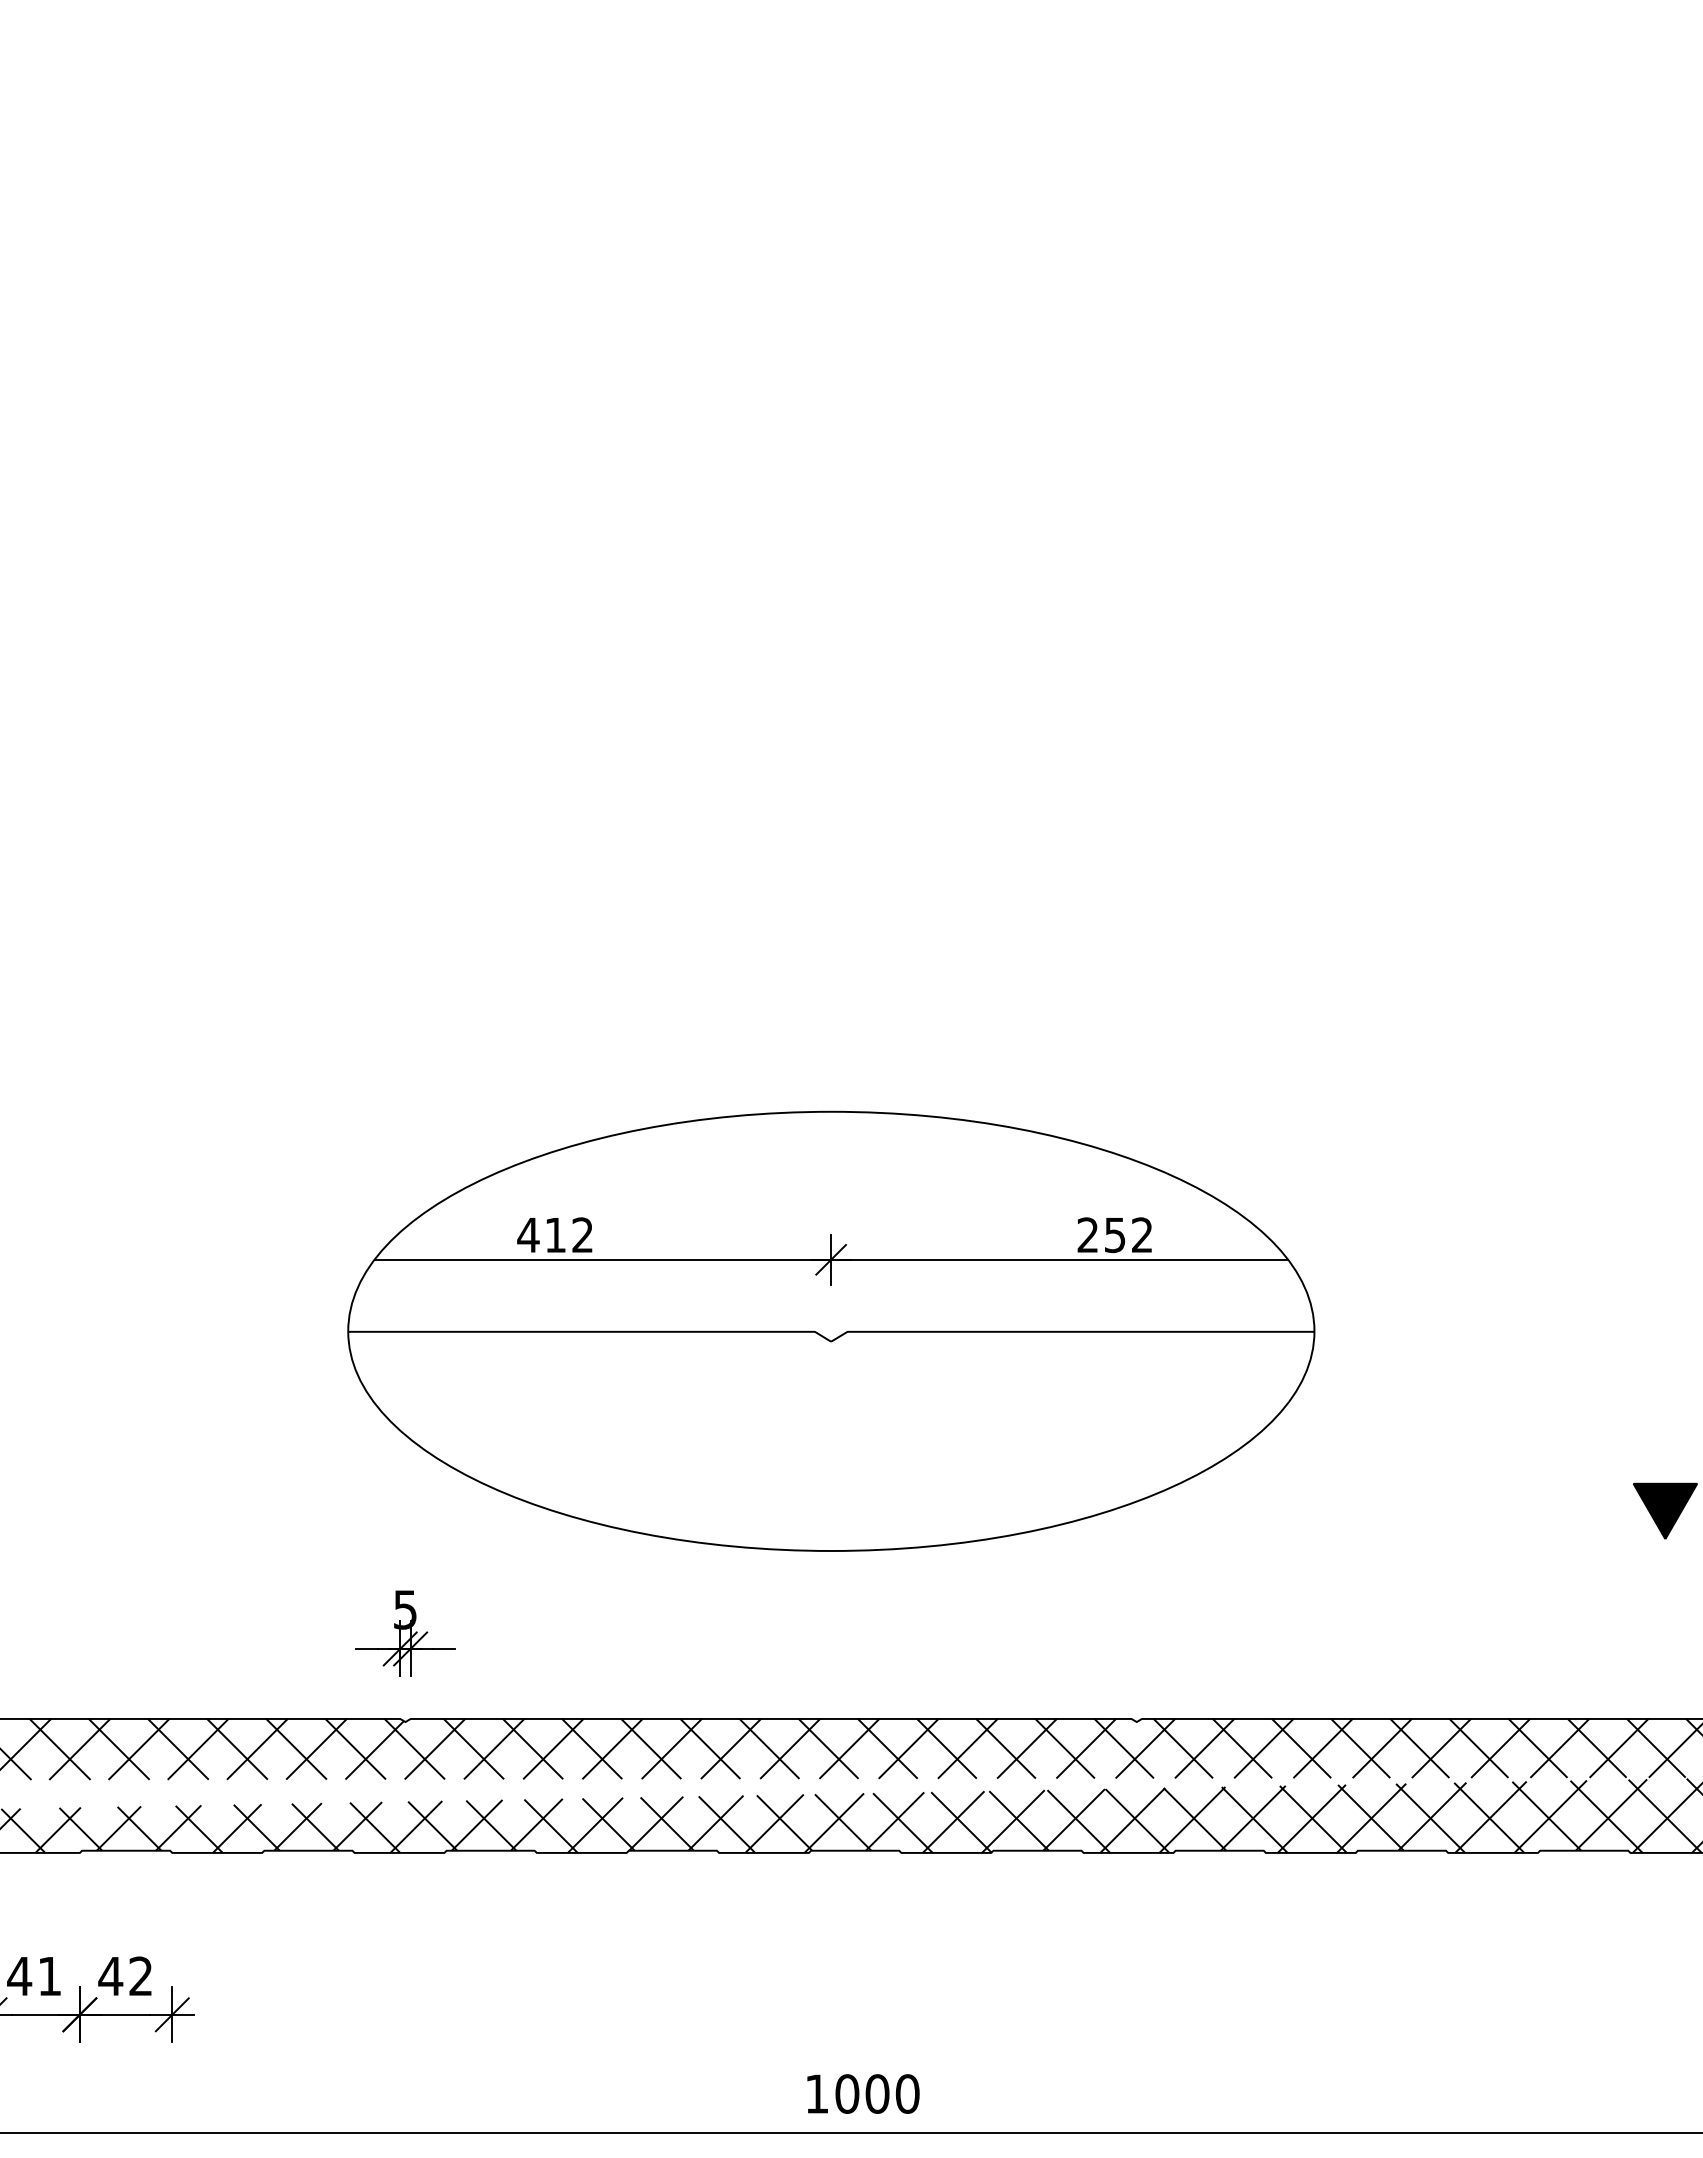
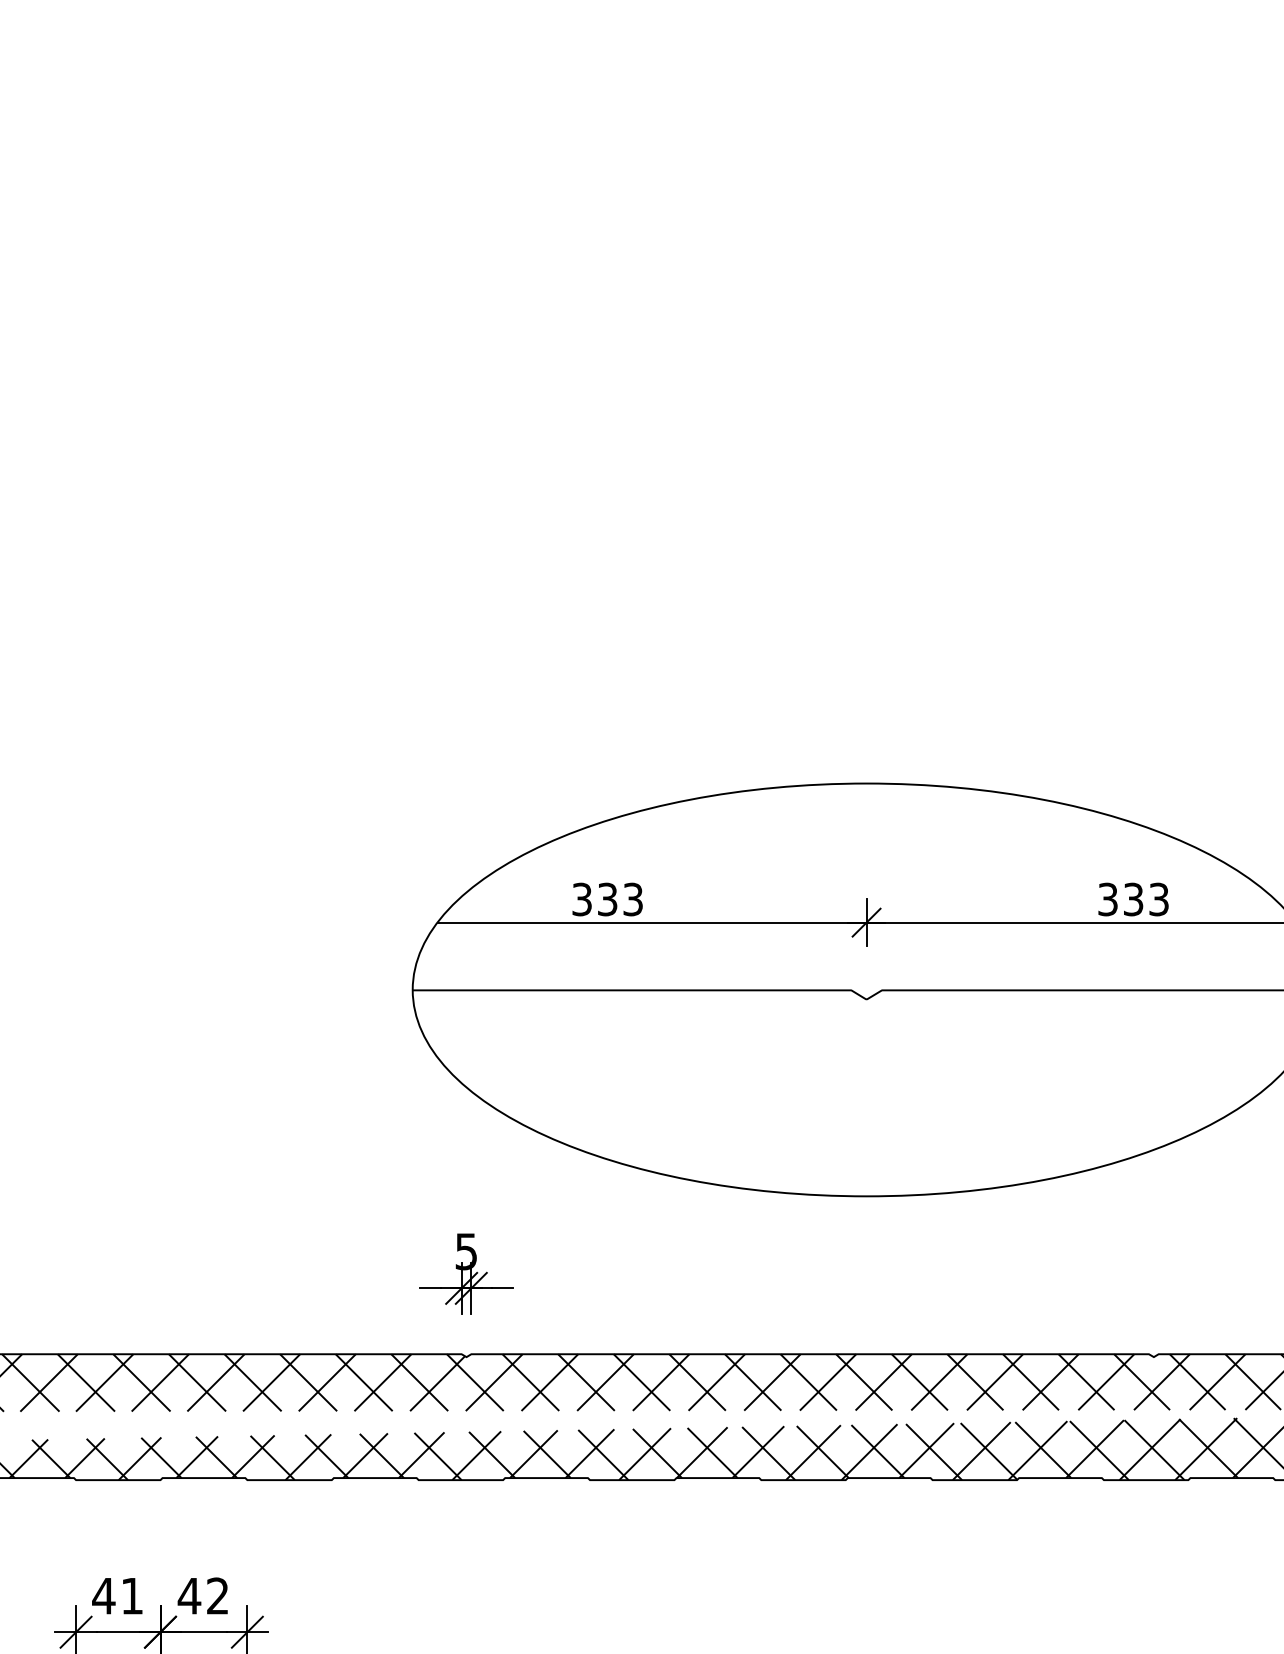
text: (554, 1235) -> (606, 899), 412 -> 333
text: (1114, 1235) -> (1132, 899), 252 -> 333

